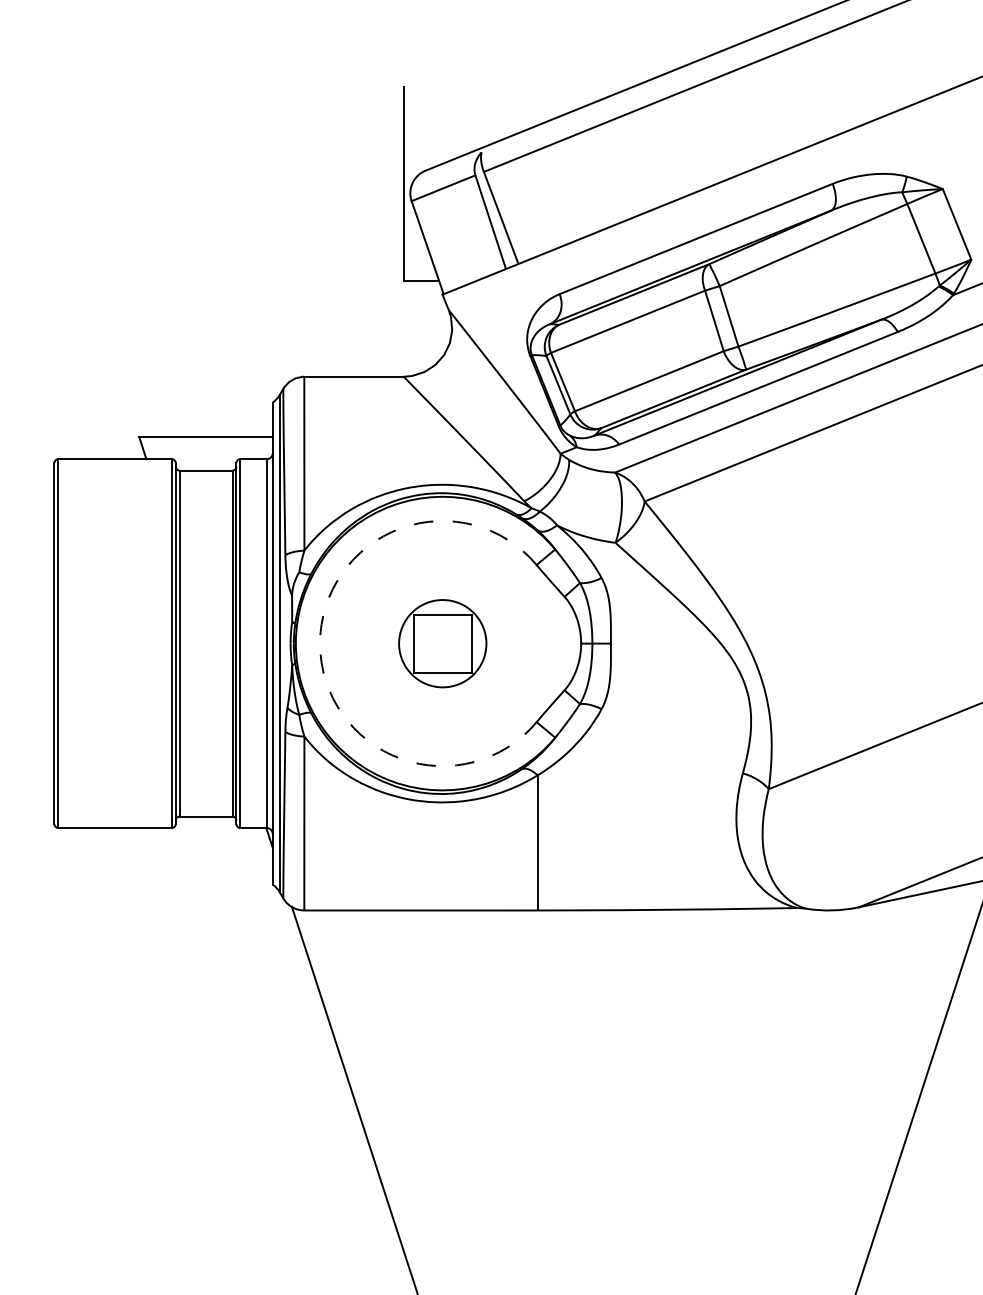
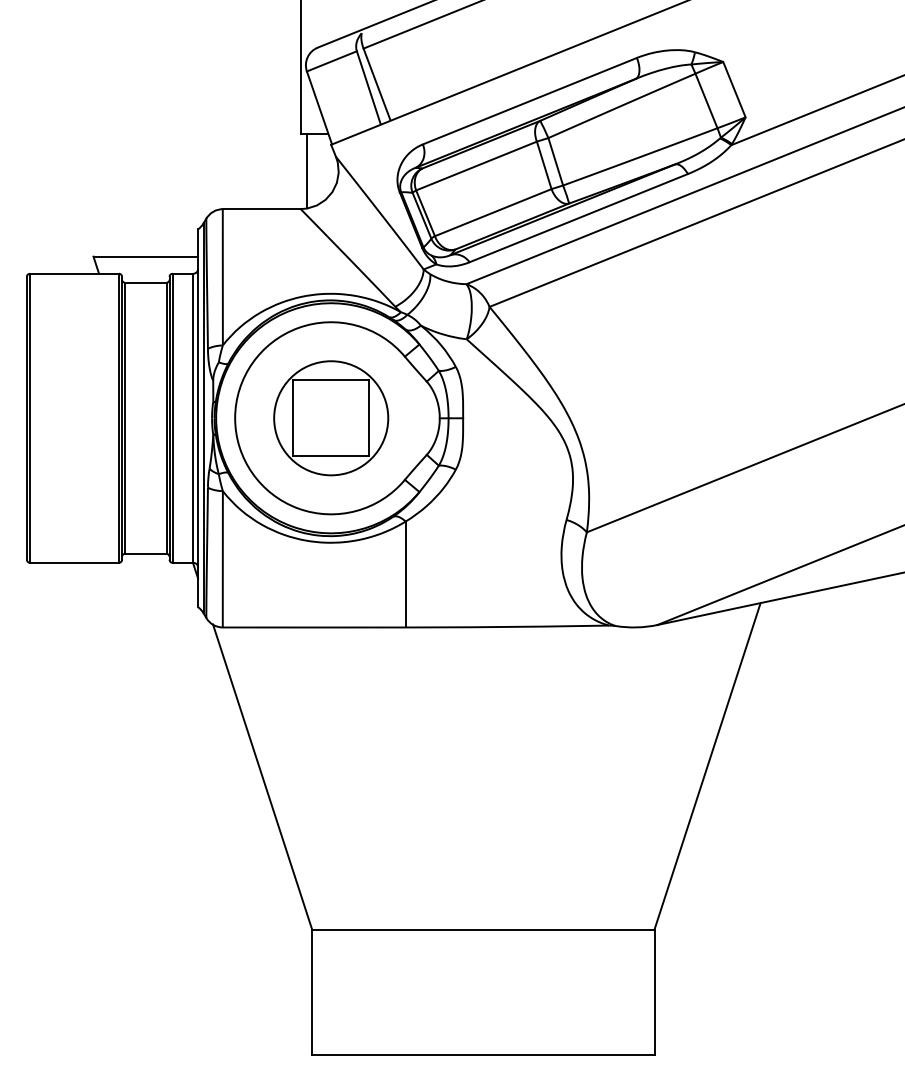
line: (412, 327) -> (307, 170), added
arc: (320, 643) -> (235, 418), dashed -> solid
part: (442, 643) -> (331, 418), size x1.67

